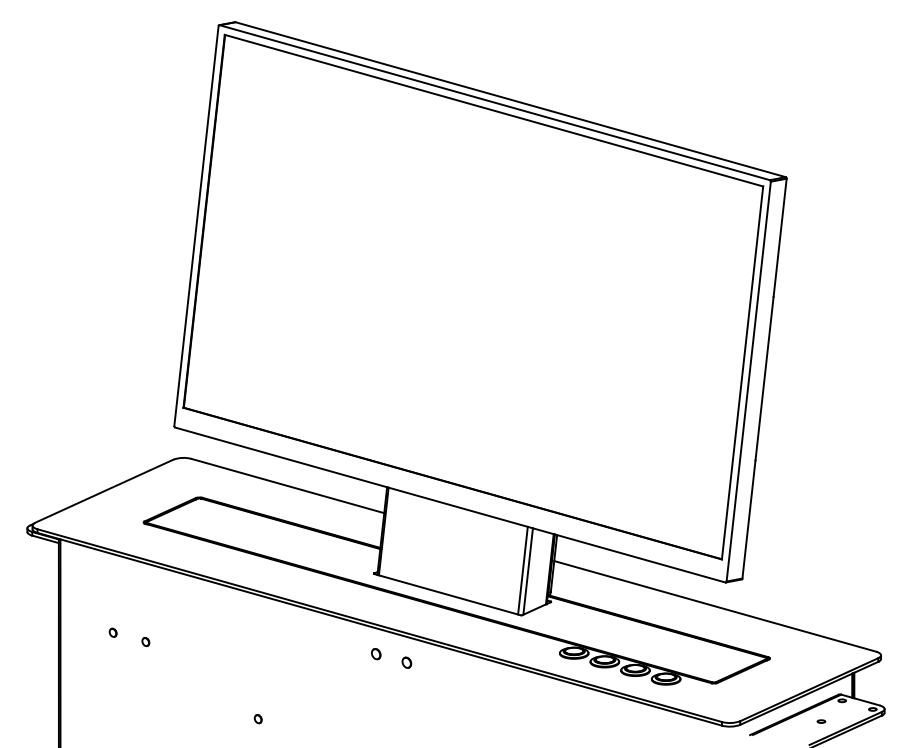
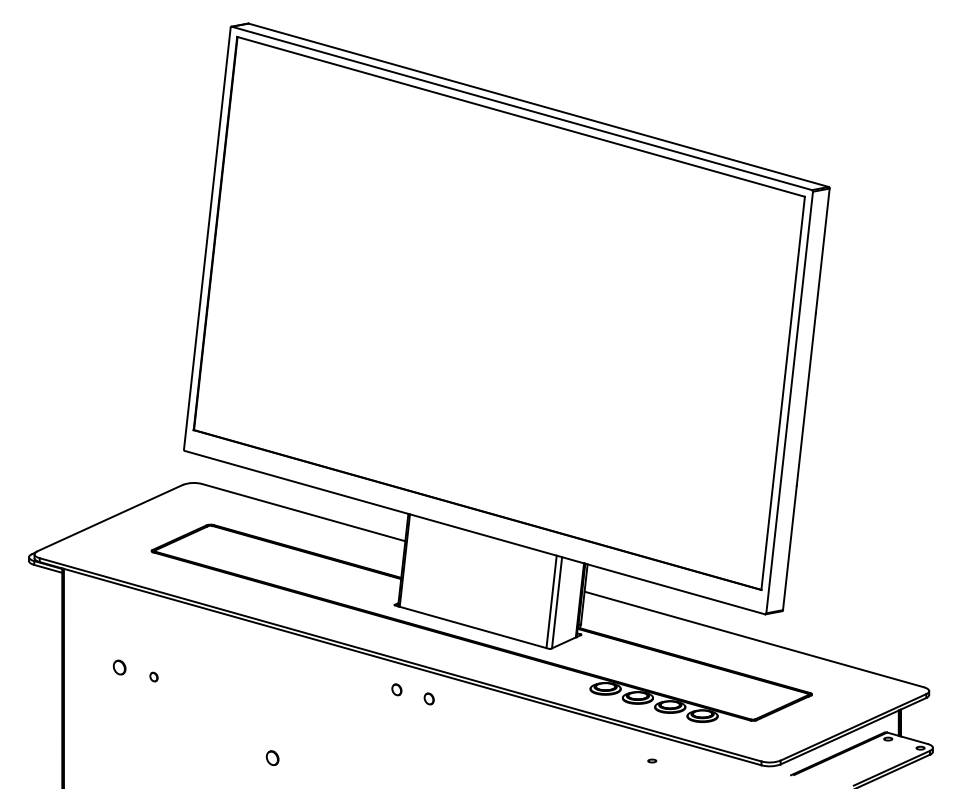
part: (112, 632) -> (118, 667), size x1.6
part: (257, 719) -> (271, 758), size x1.6
part: (821, 721) -> (652, 760), moved

